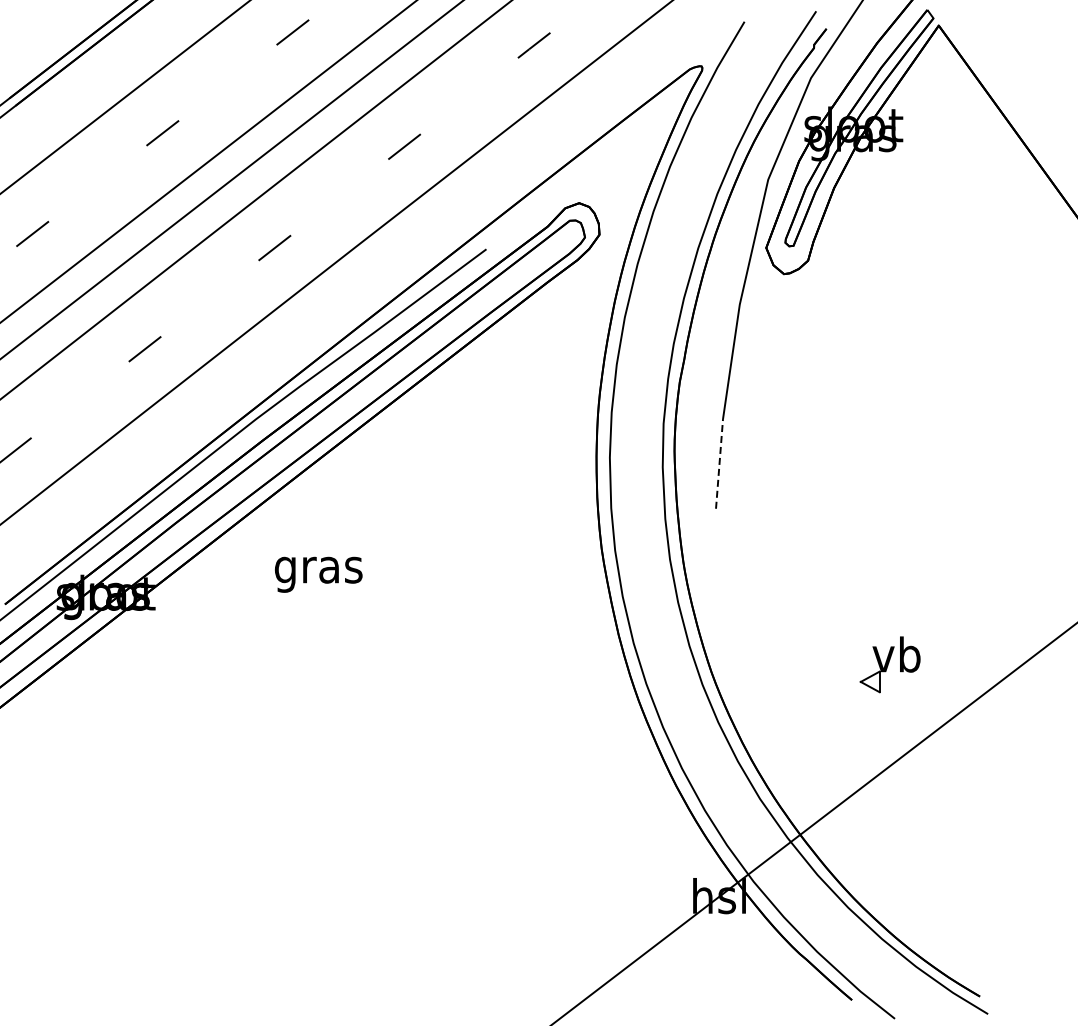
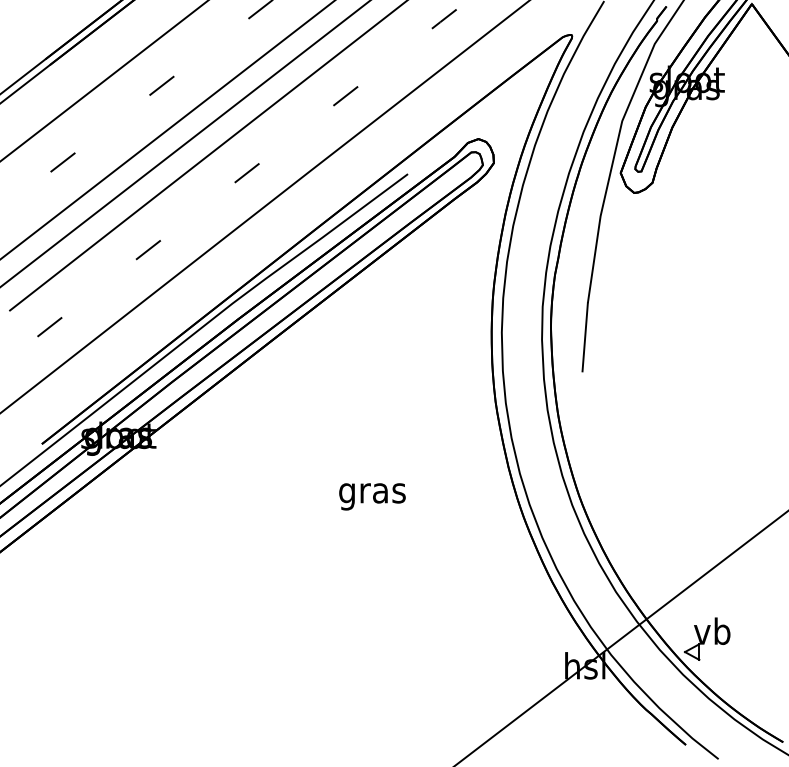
line: (719, 463) -> (585, 336), dashed -> solid
text: (318, 574) -> (372, 496), moved
part: (889, 664) -> (706, 638), moved

